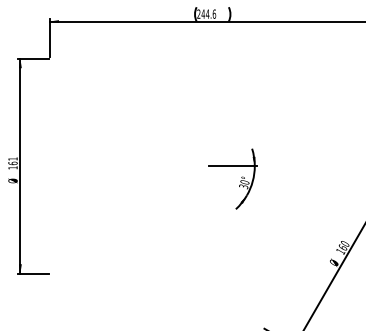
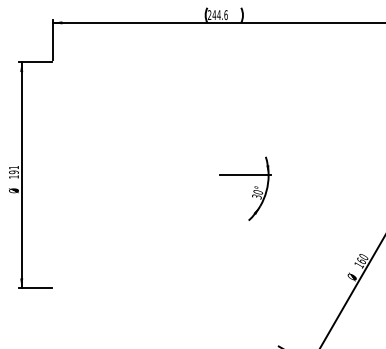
text: (12, 163) -> (13, 172), 161 -> 191

